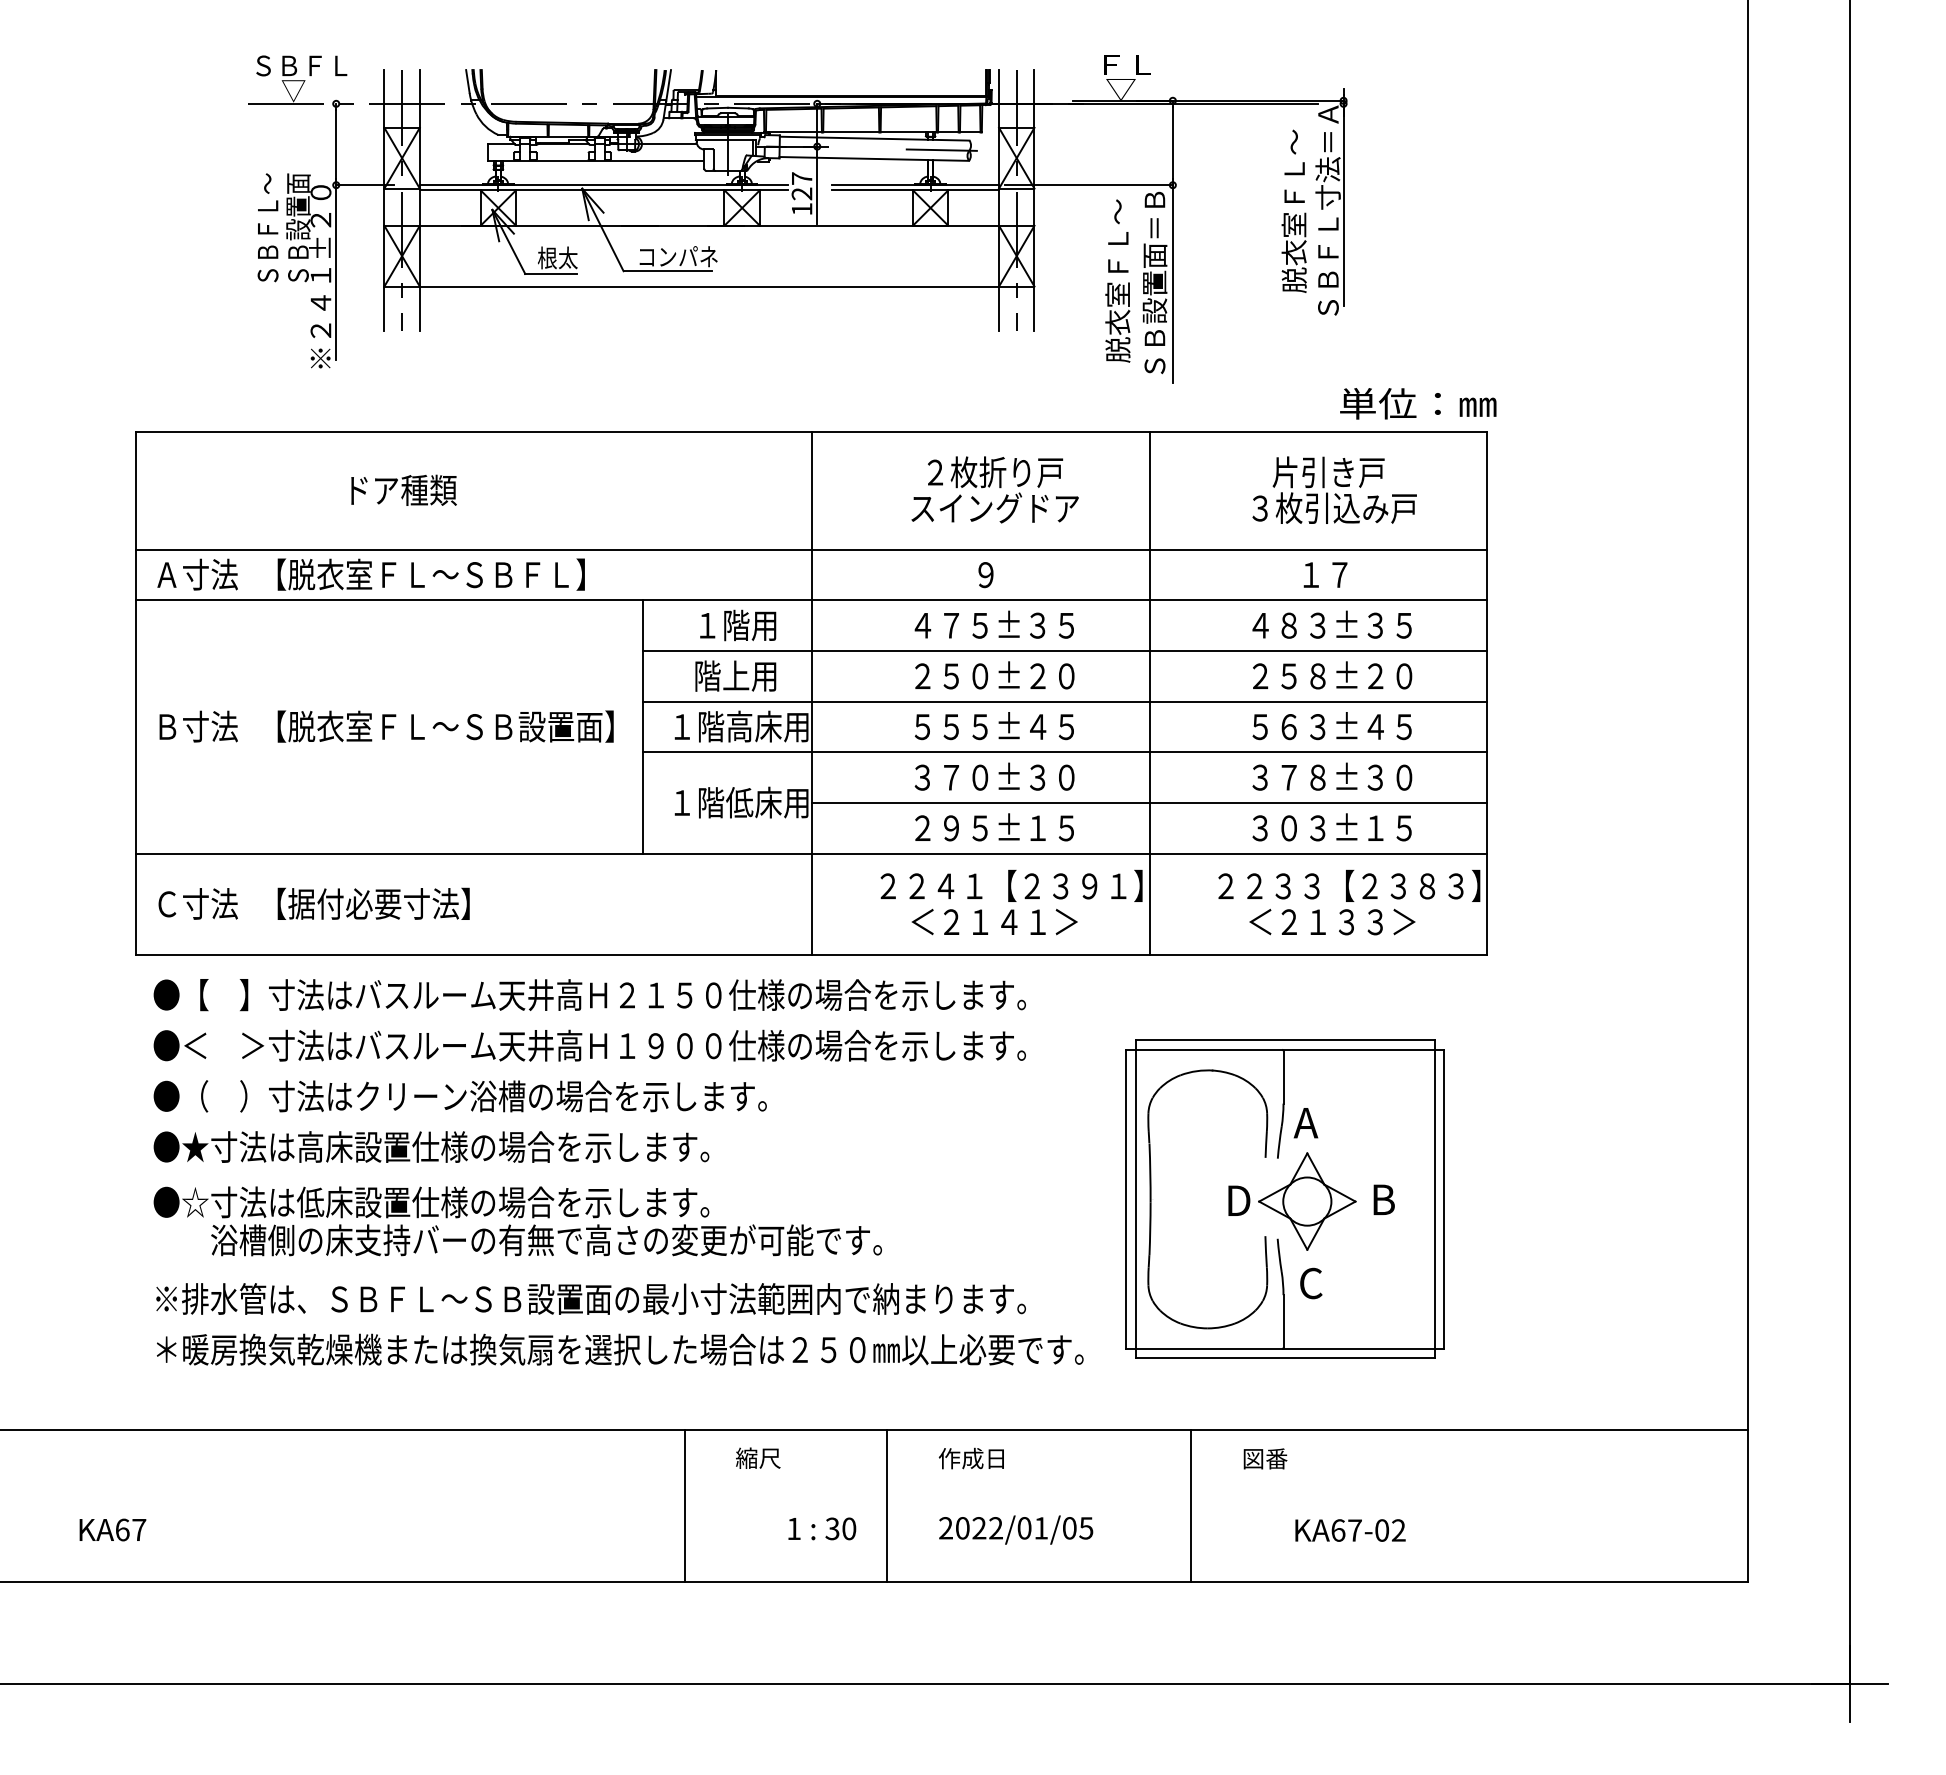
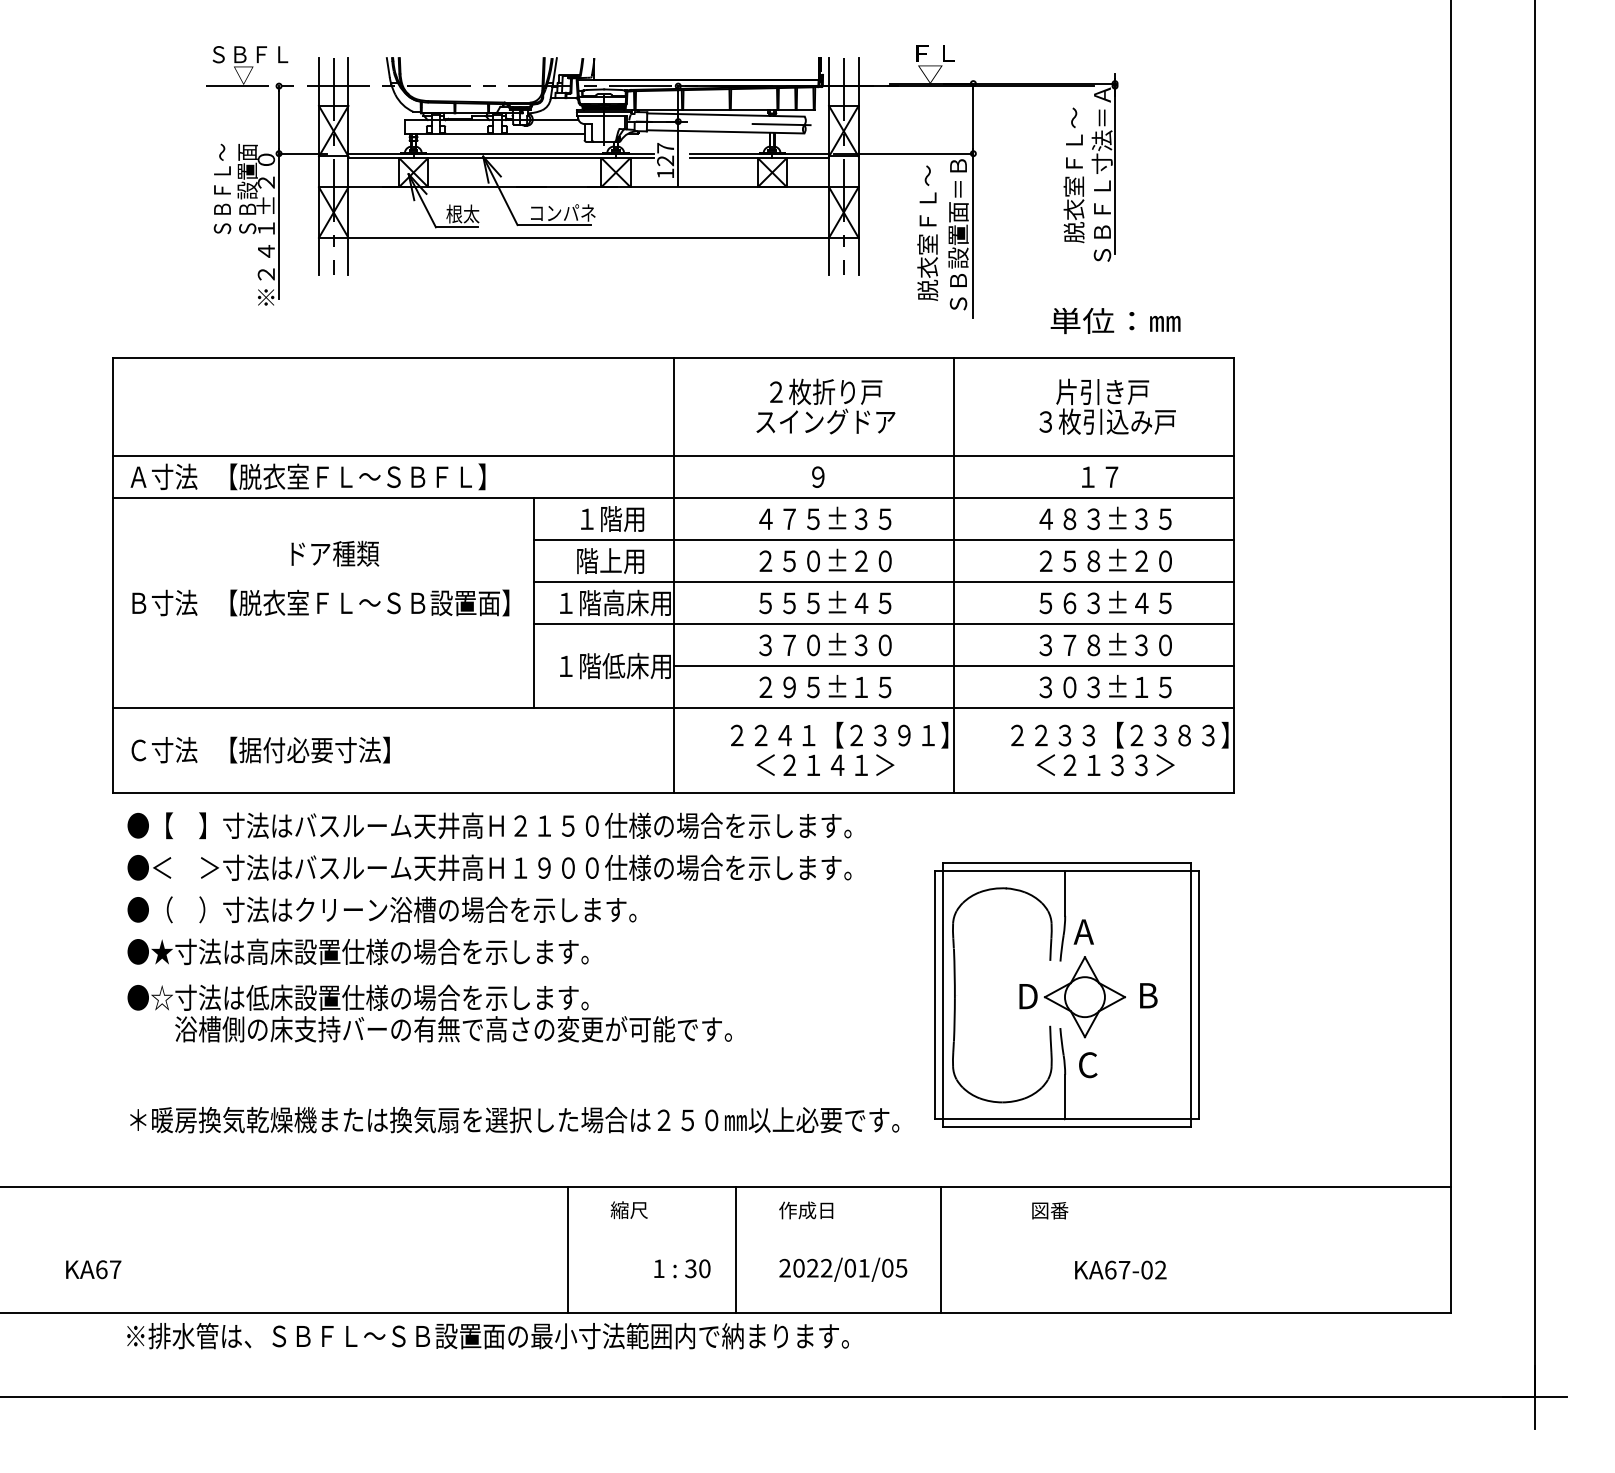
text: (1418, 403) -> (1115, 320), moved
text: (403, 489) -> (334, 553), moved
text: (590, 1298) -> (487, 1335), moved
line: (1191, 1506) -> (941, 1250), moved

